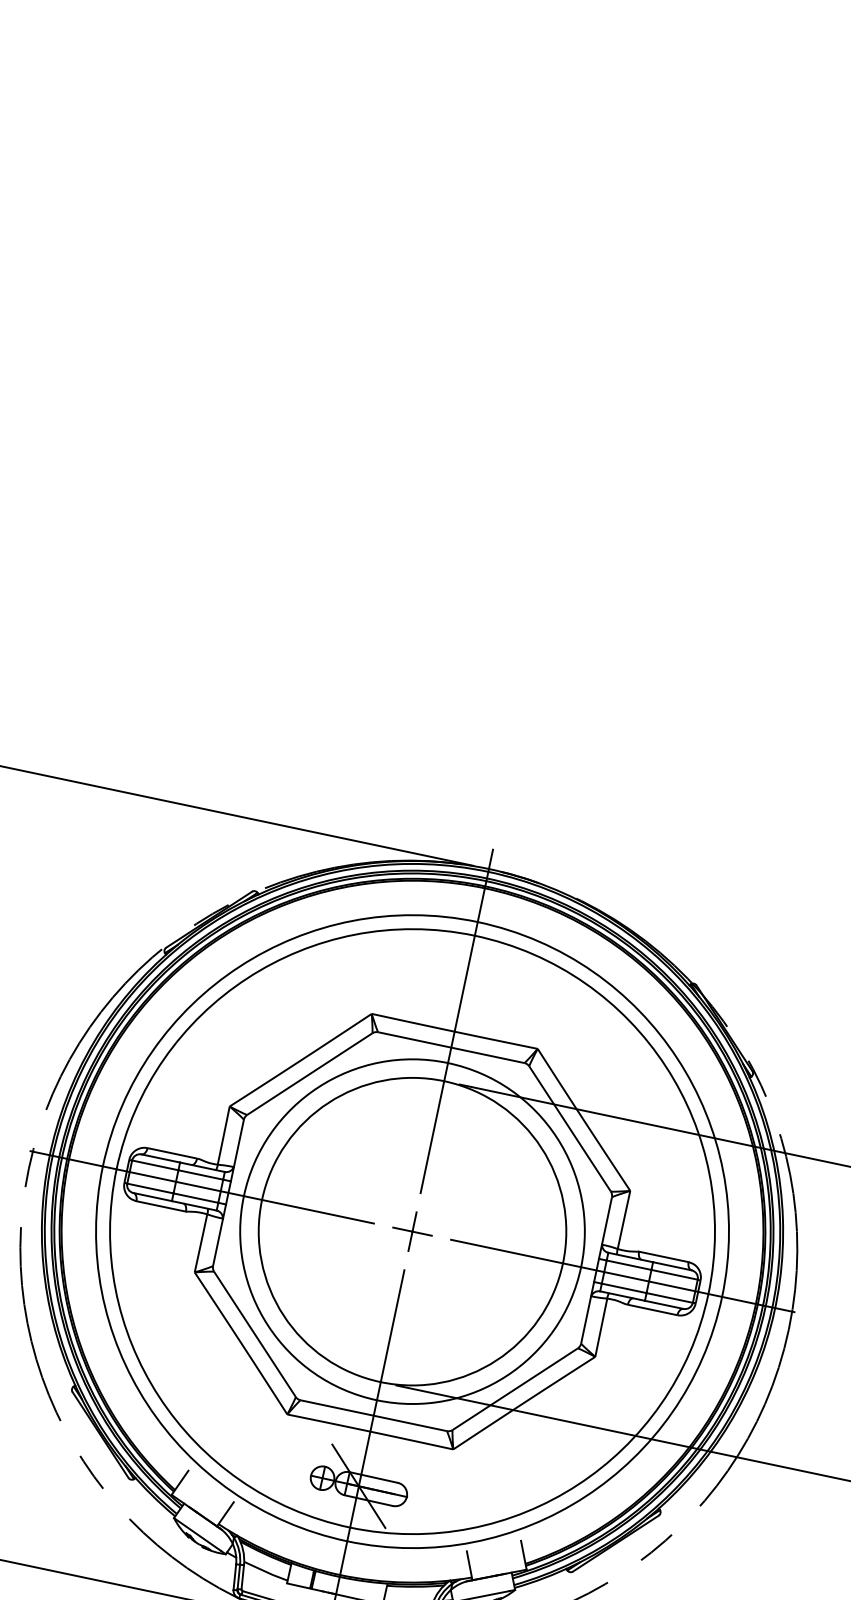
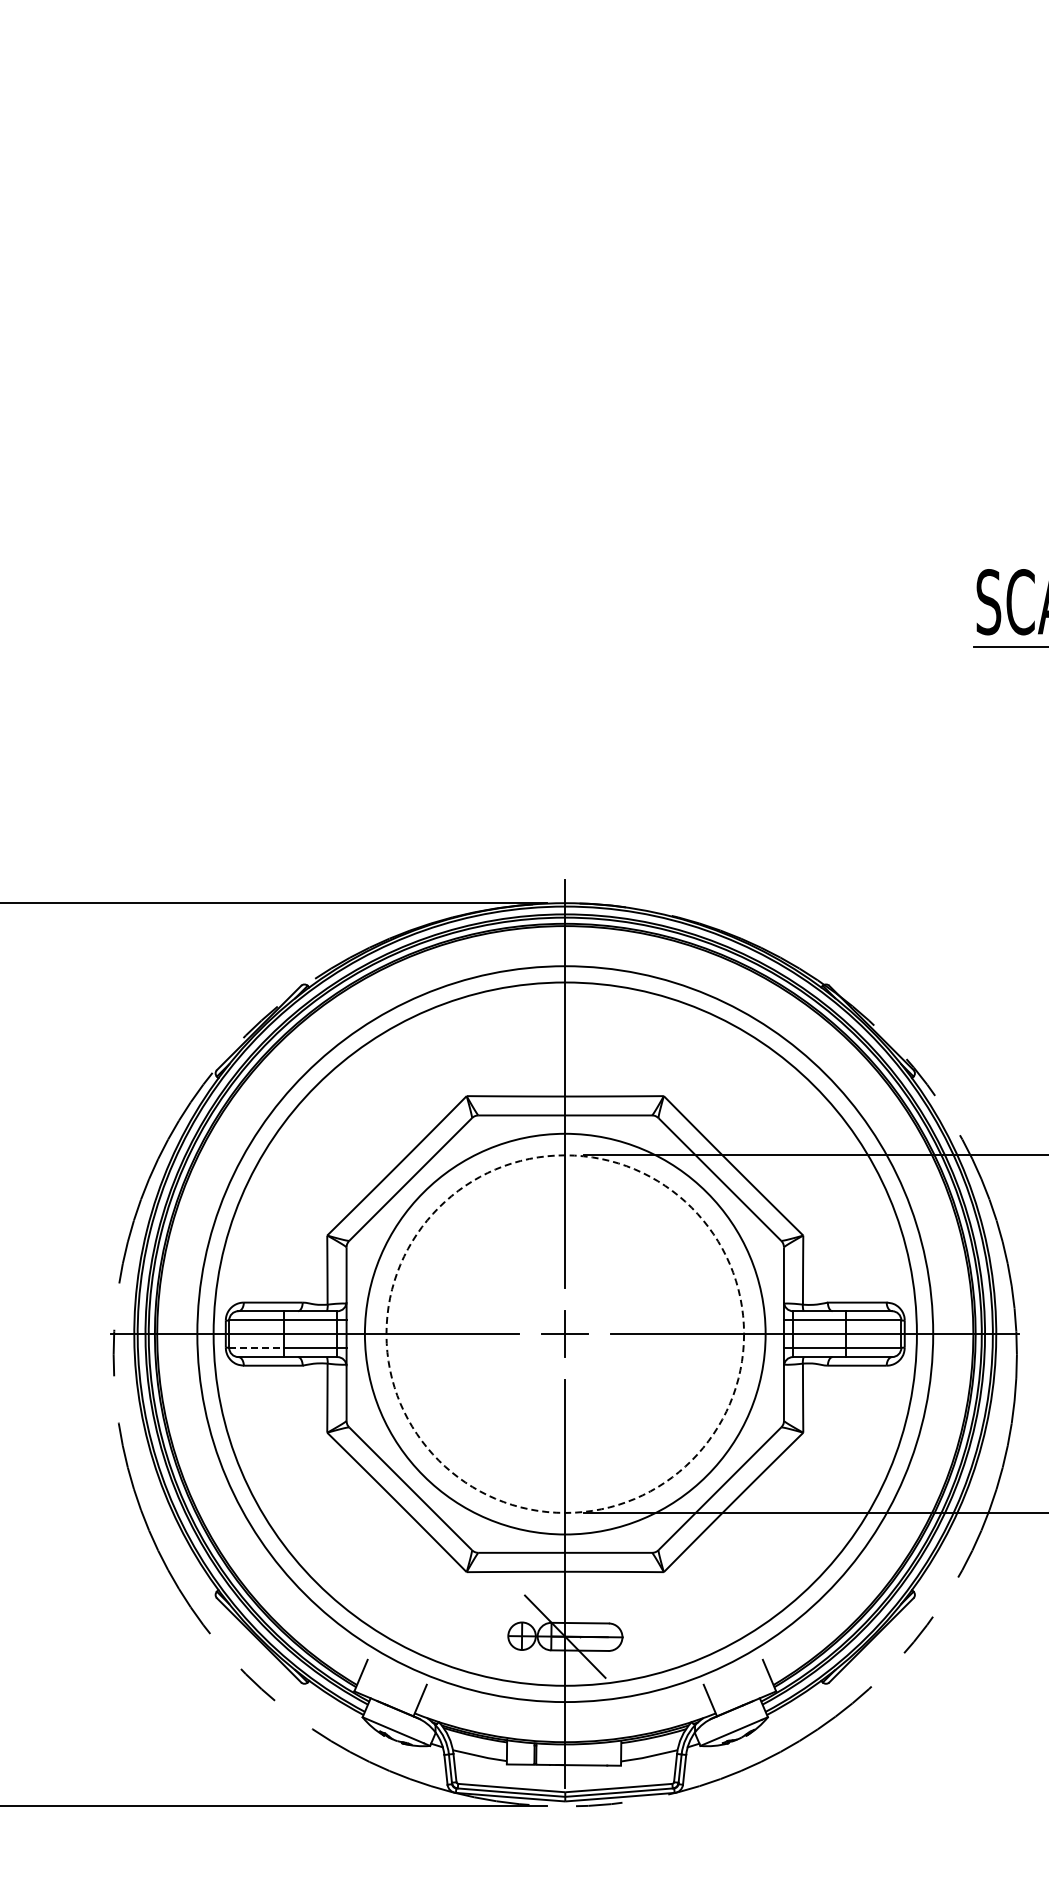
line: (150, 1188) -> (256, 1347), solid -> dashed
circle: (412, 1231) -> (565, 1333), solid -> dashed

